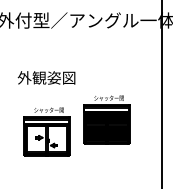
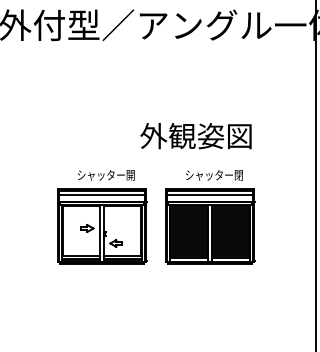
text: (46, 77) -> (195, 135), moved
part: (46, 131) -> (101, 216), moved

